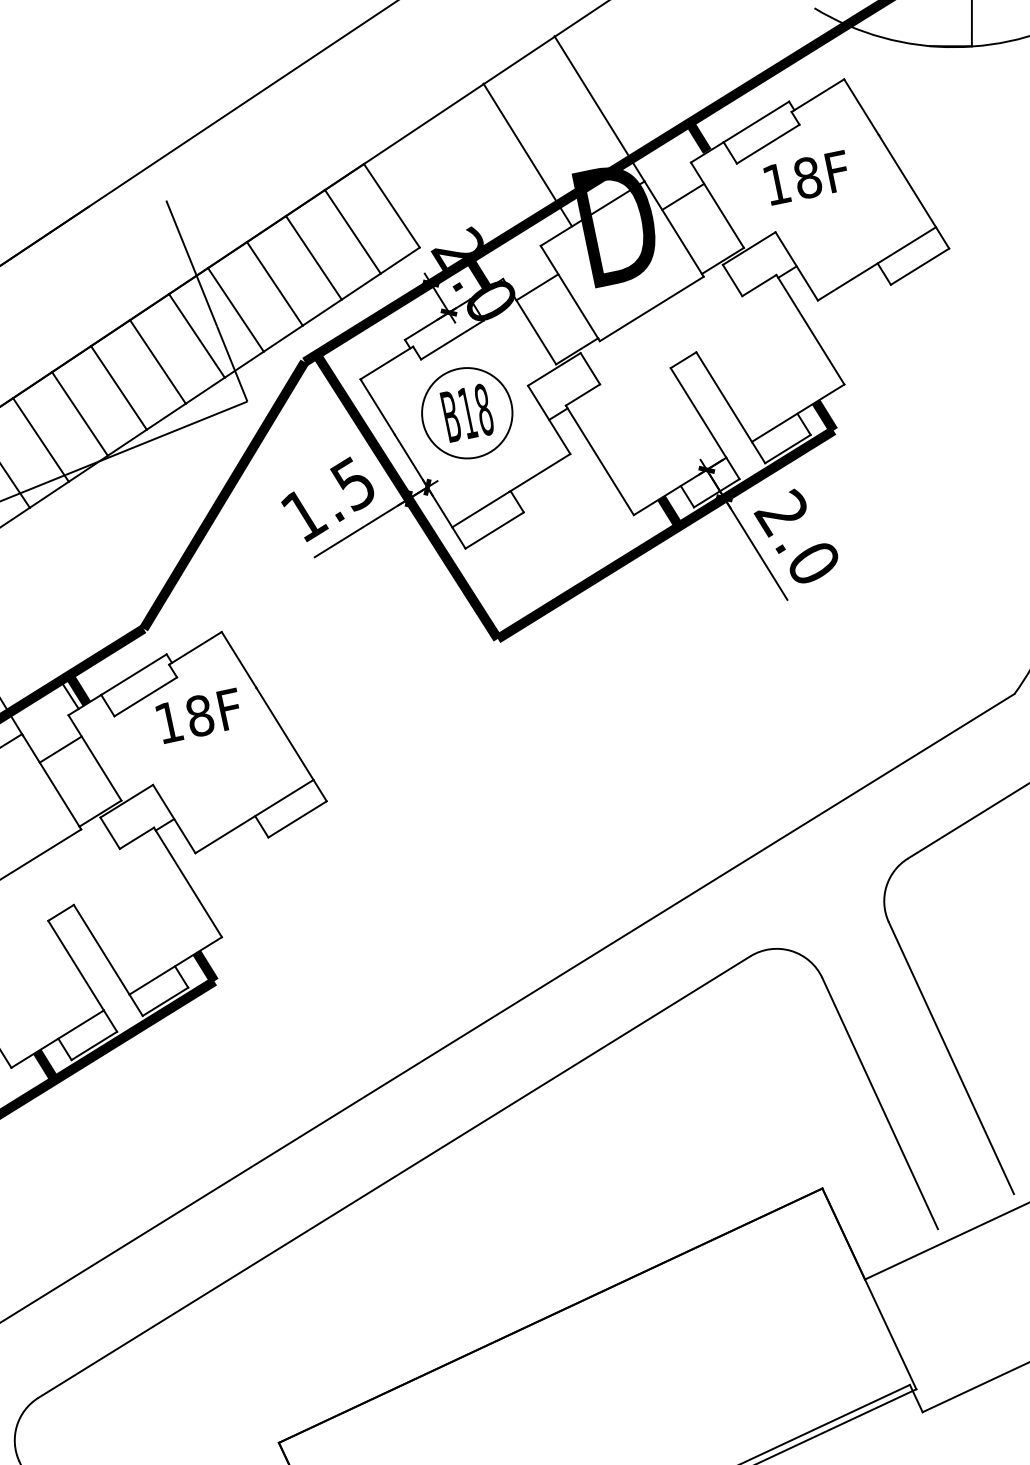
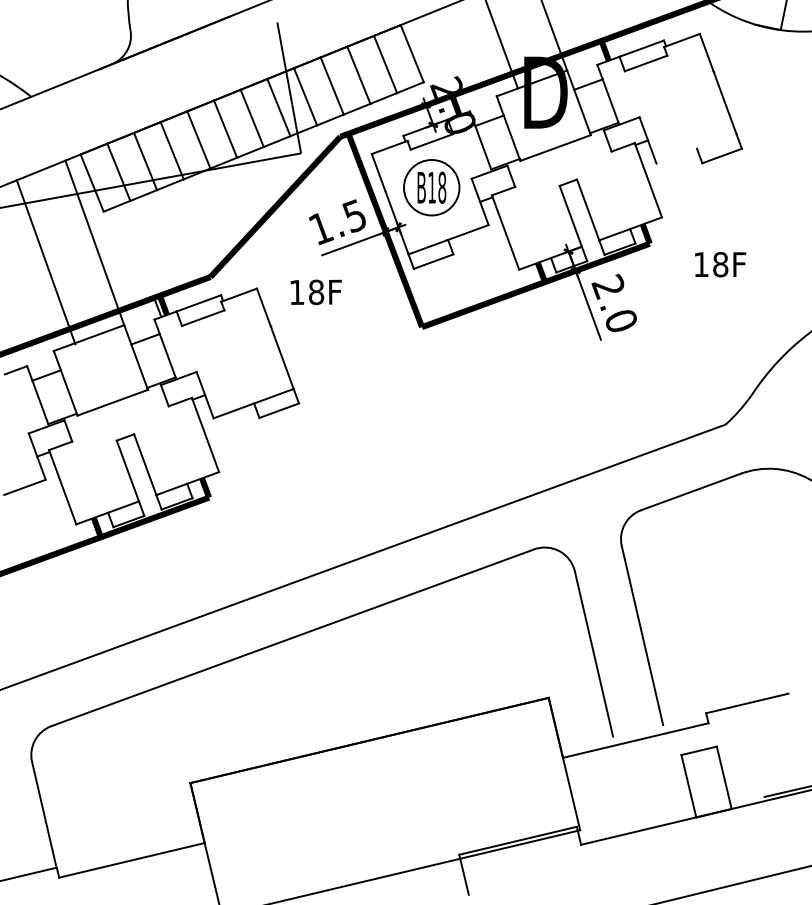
text: (807, 177) -> (720, 264), moved
line: (876, 263) -> (696, 148), removed
text: (198, 716) -> (315, 292), moved

